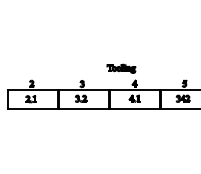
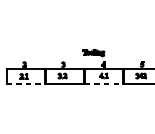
line: (33, 109) -> (25, 84), solid -> dashed
line: (135, 109) -> (104, 84), solid -> dashed

